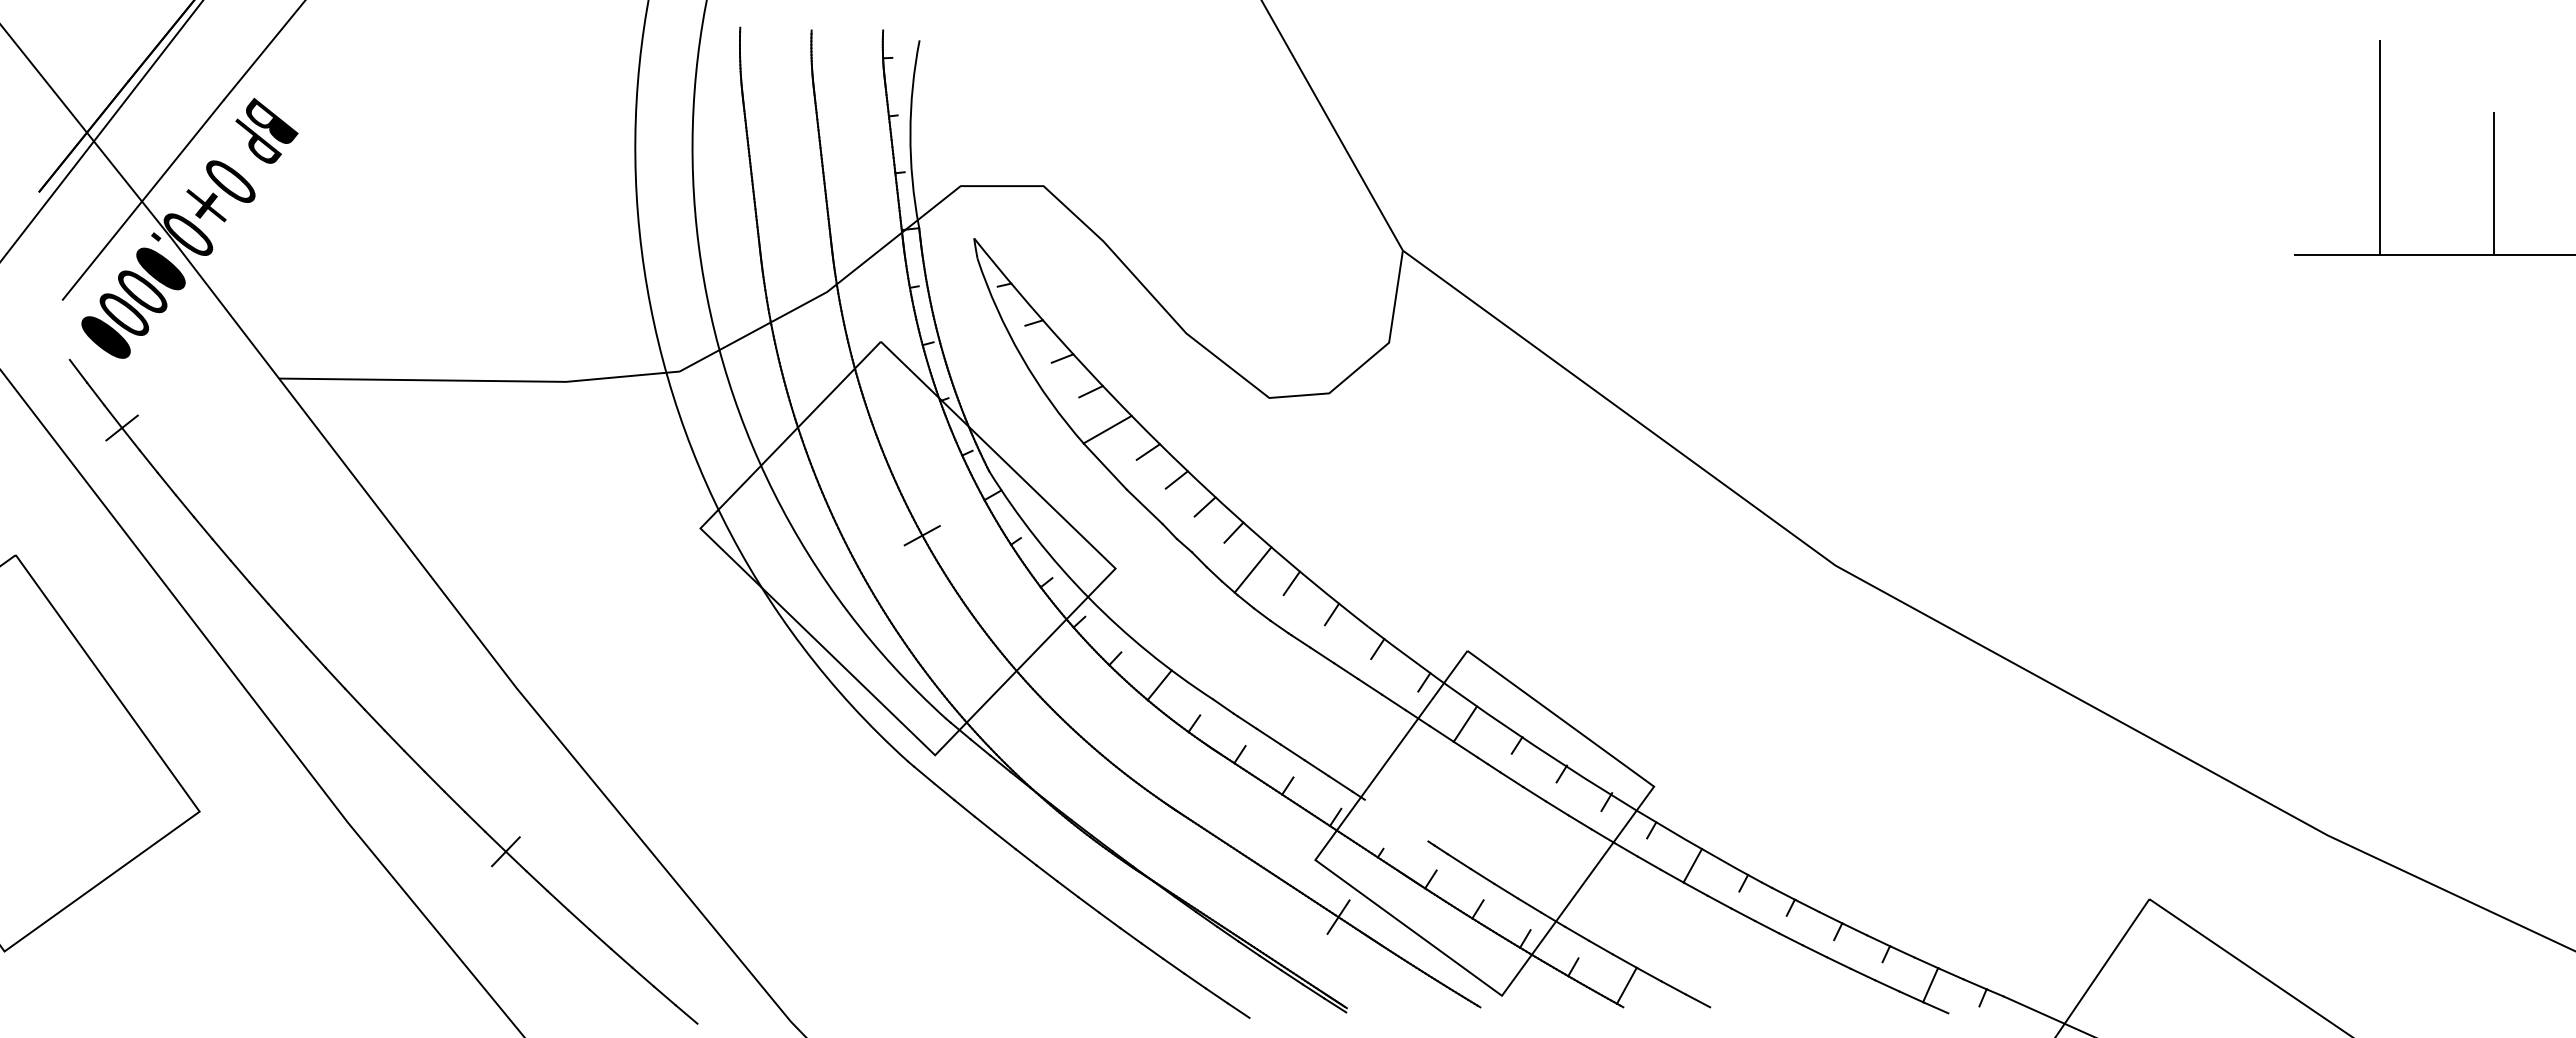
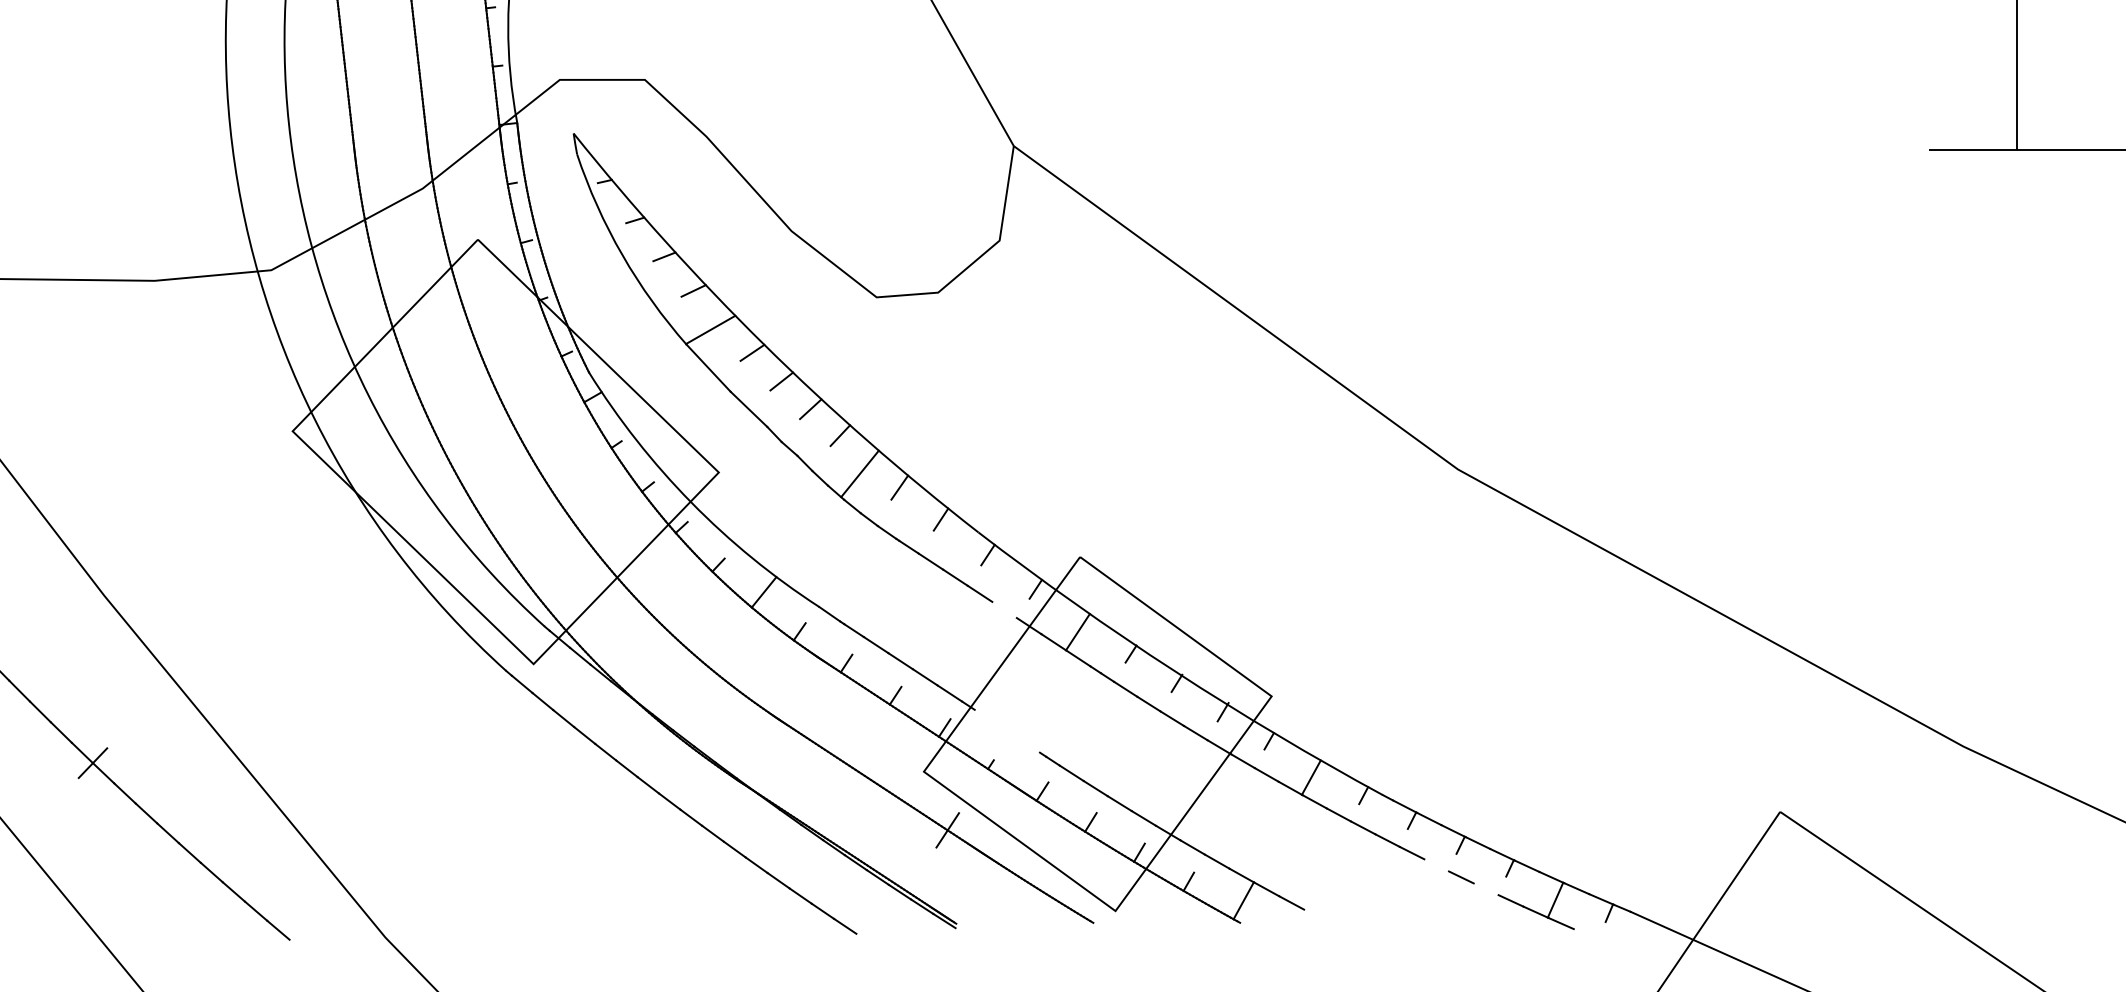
line: (921, 535) -> (519, 438), removed
line: (1393, 702) -> (1004, 609), removed
line: (1814, 951) -> (1436, 865), removed
line: (1862, 974) -> (1485, 889), removed
line: (1697, 1000) -> (1316, 915), removed

